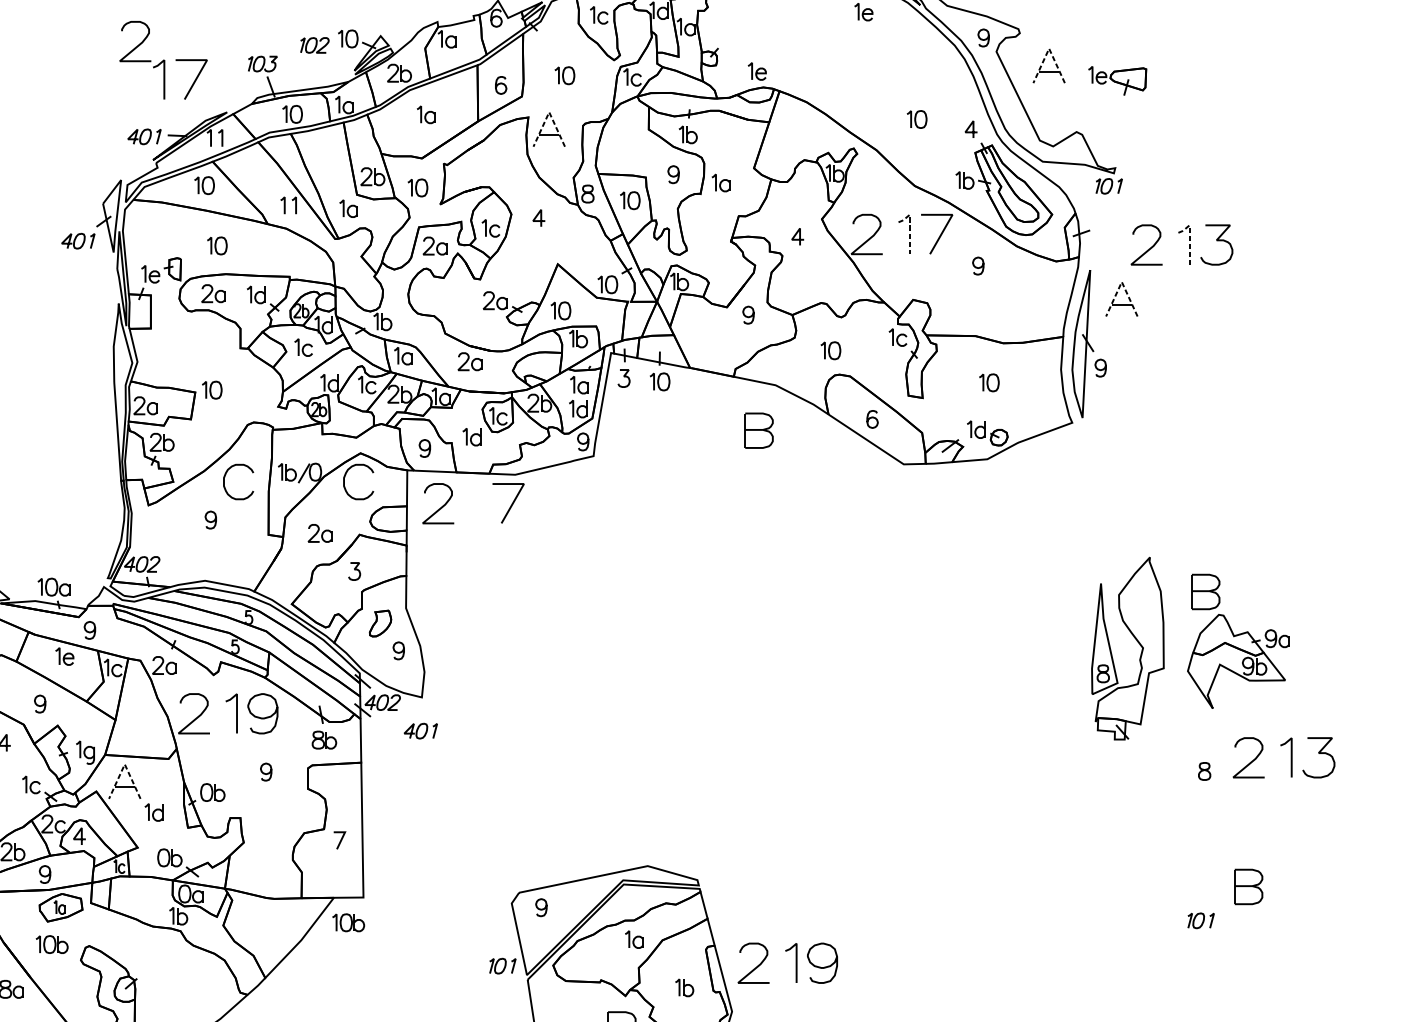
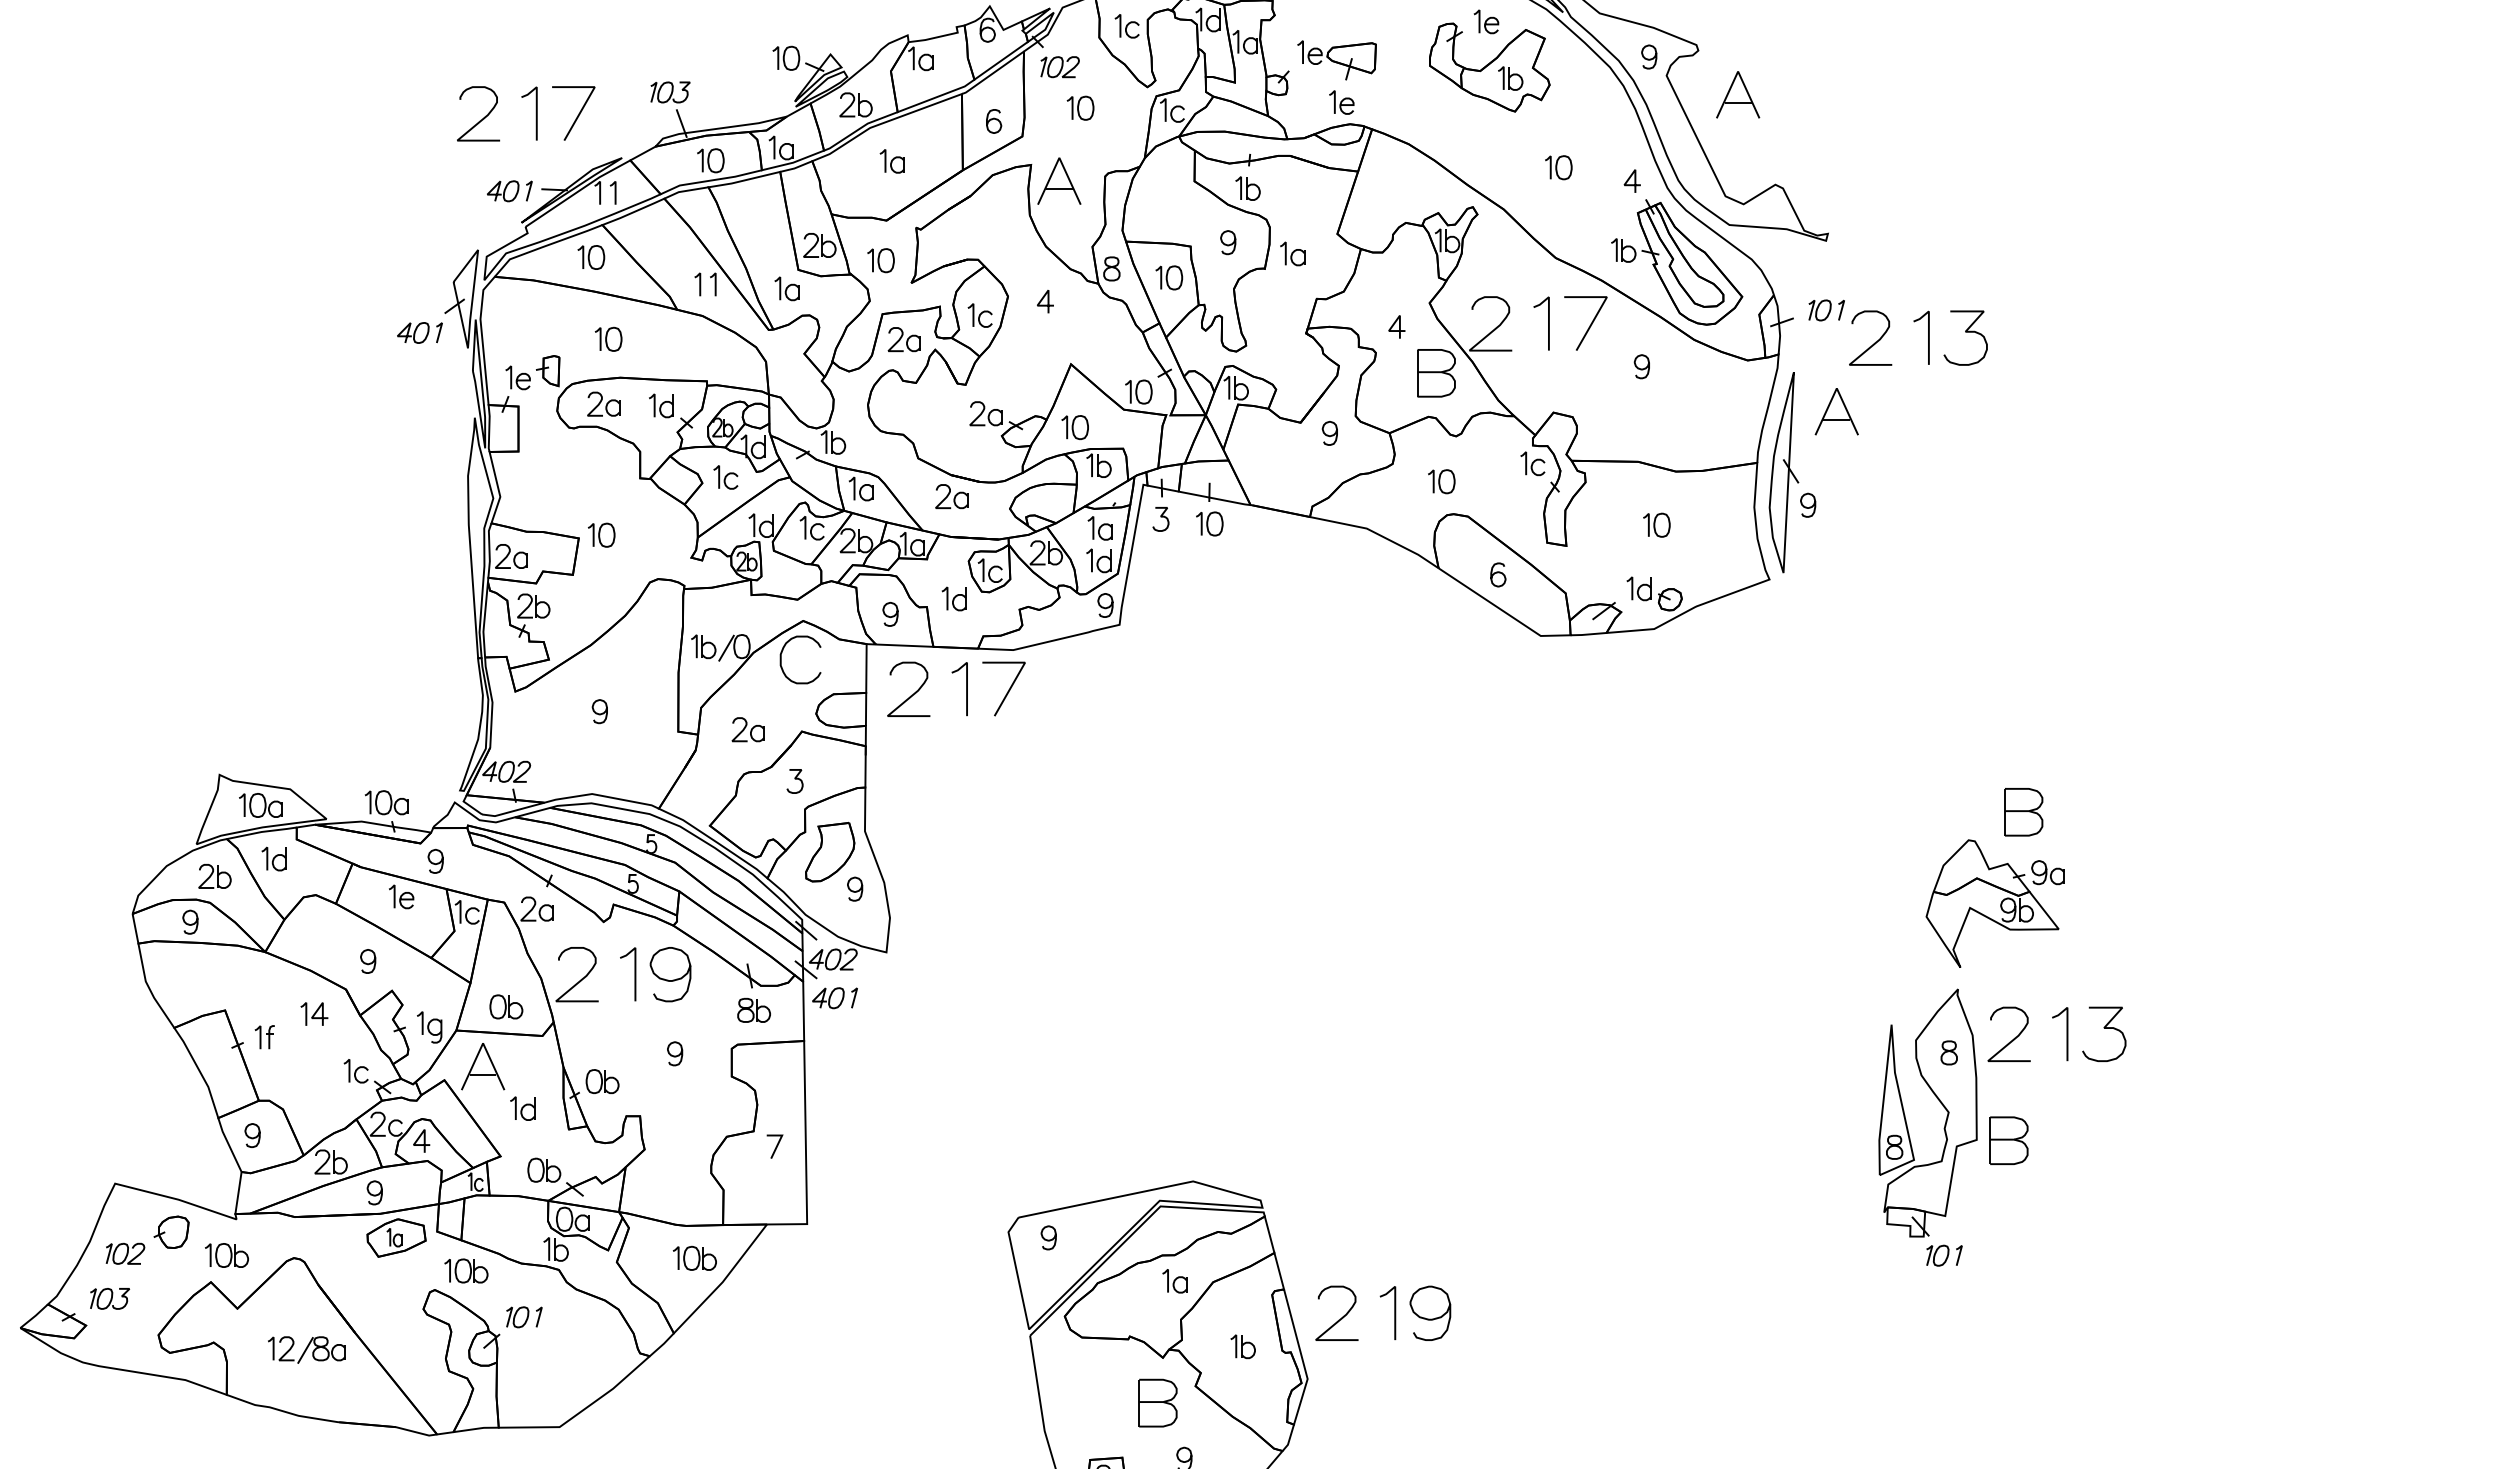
curve: (139, 44) -> (483, 117), moved
part: (314, 45) -> (1059, 67), moved
part: (866, 45) -> (1489, 67), added
line: (1049, 48) -> (1738, 71), dashed -> solid
part: (1117, 81) -> (1336, 60), moved
line: (549, 111) -> (1059, 157), dashed -> solid
part: (1109, 186) -> (1826, 310), moved
line: (909, 226) -> (1548, 313), dashed -> solid
line: (1189, 237) -> (1928, 328), dashed -> solid
line: (1121, 282) -> (1836, 388), dashed -> solid
part: (759, 430) -> (1436, 373), moved
curve: (225, 477) -> (619, 653), removed
line: (480, 503) -> (966, 689), added
part: (1205, 592) -> (2023, 812), moved
part: (380, 623) -> (830, 851), size x1.67
part: (1137, 641) -> (1940, 1103), moved
part: (420, 731) -> (834, 998), moved
part: (142, 737) -> (506, 1006), added
line: (125, 764) -> (483, 1043), dashed -> solid
part: (1248, 886) -> (2008, 1140), moved
part: (348, 922) -> (694, 1257), moved
part: (52, 944) -> (466, 1270), moved
part: (502, 966) -> (524, 1317), moved

